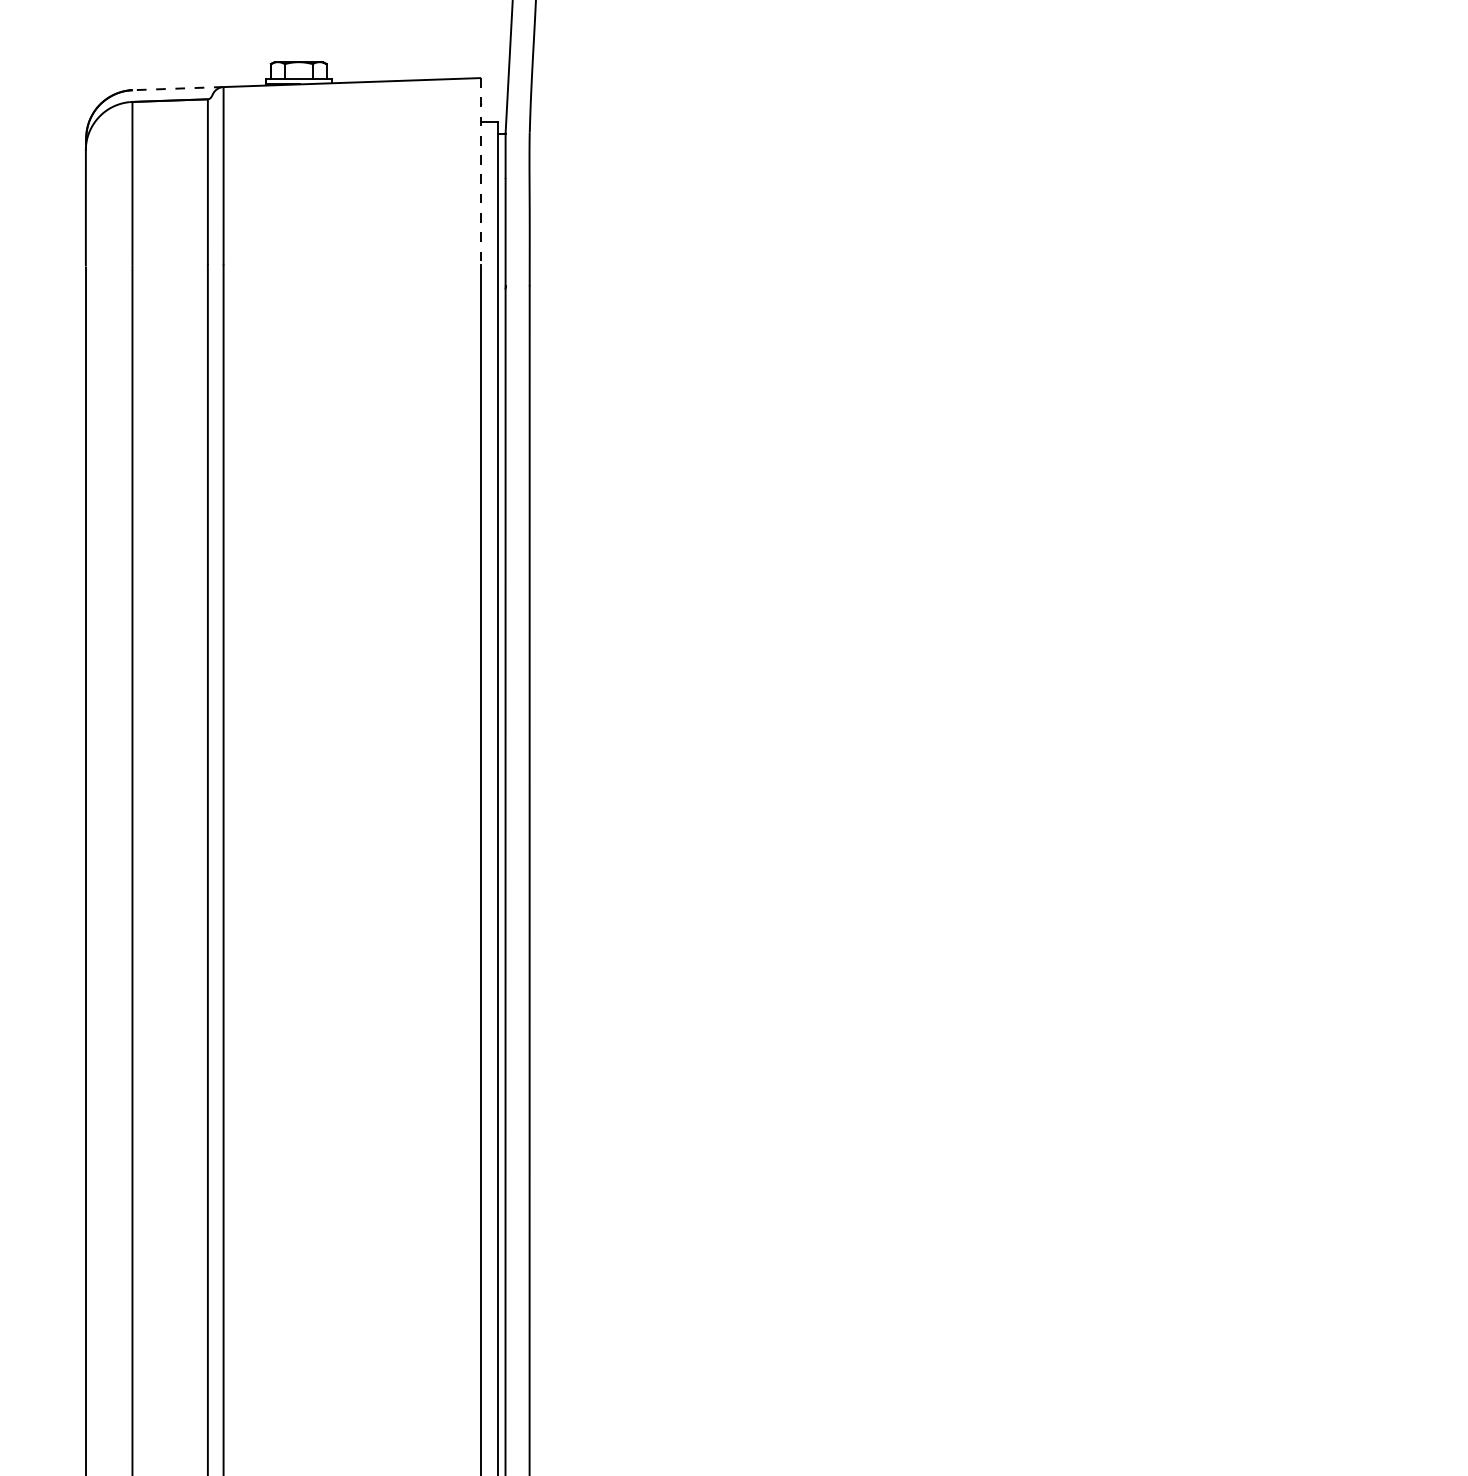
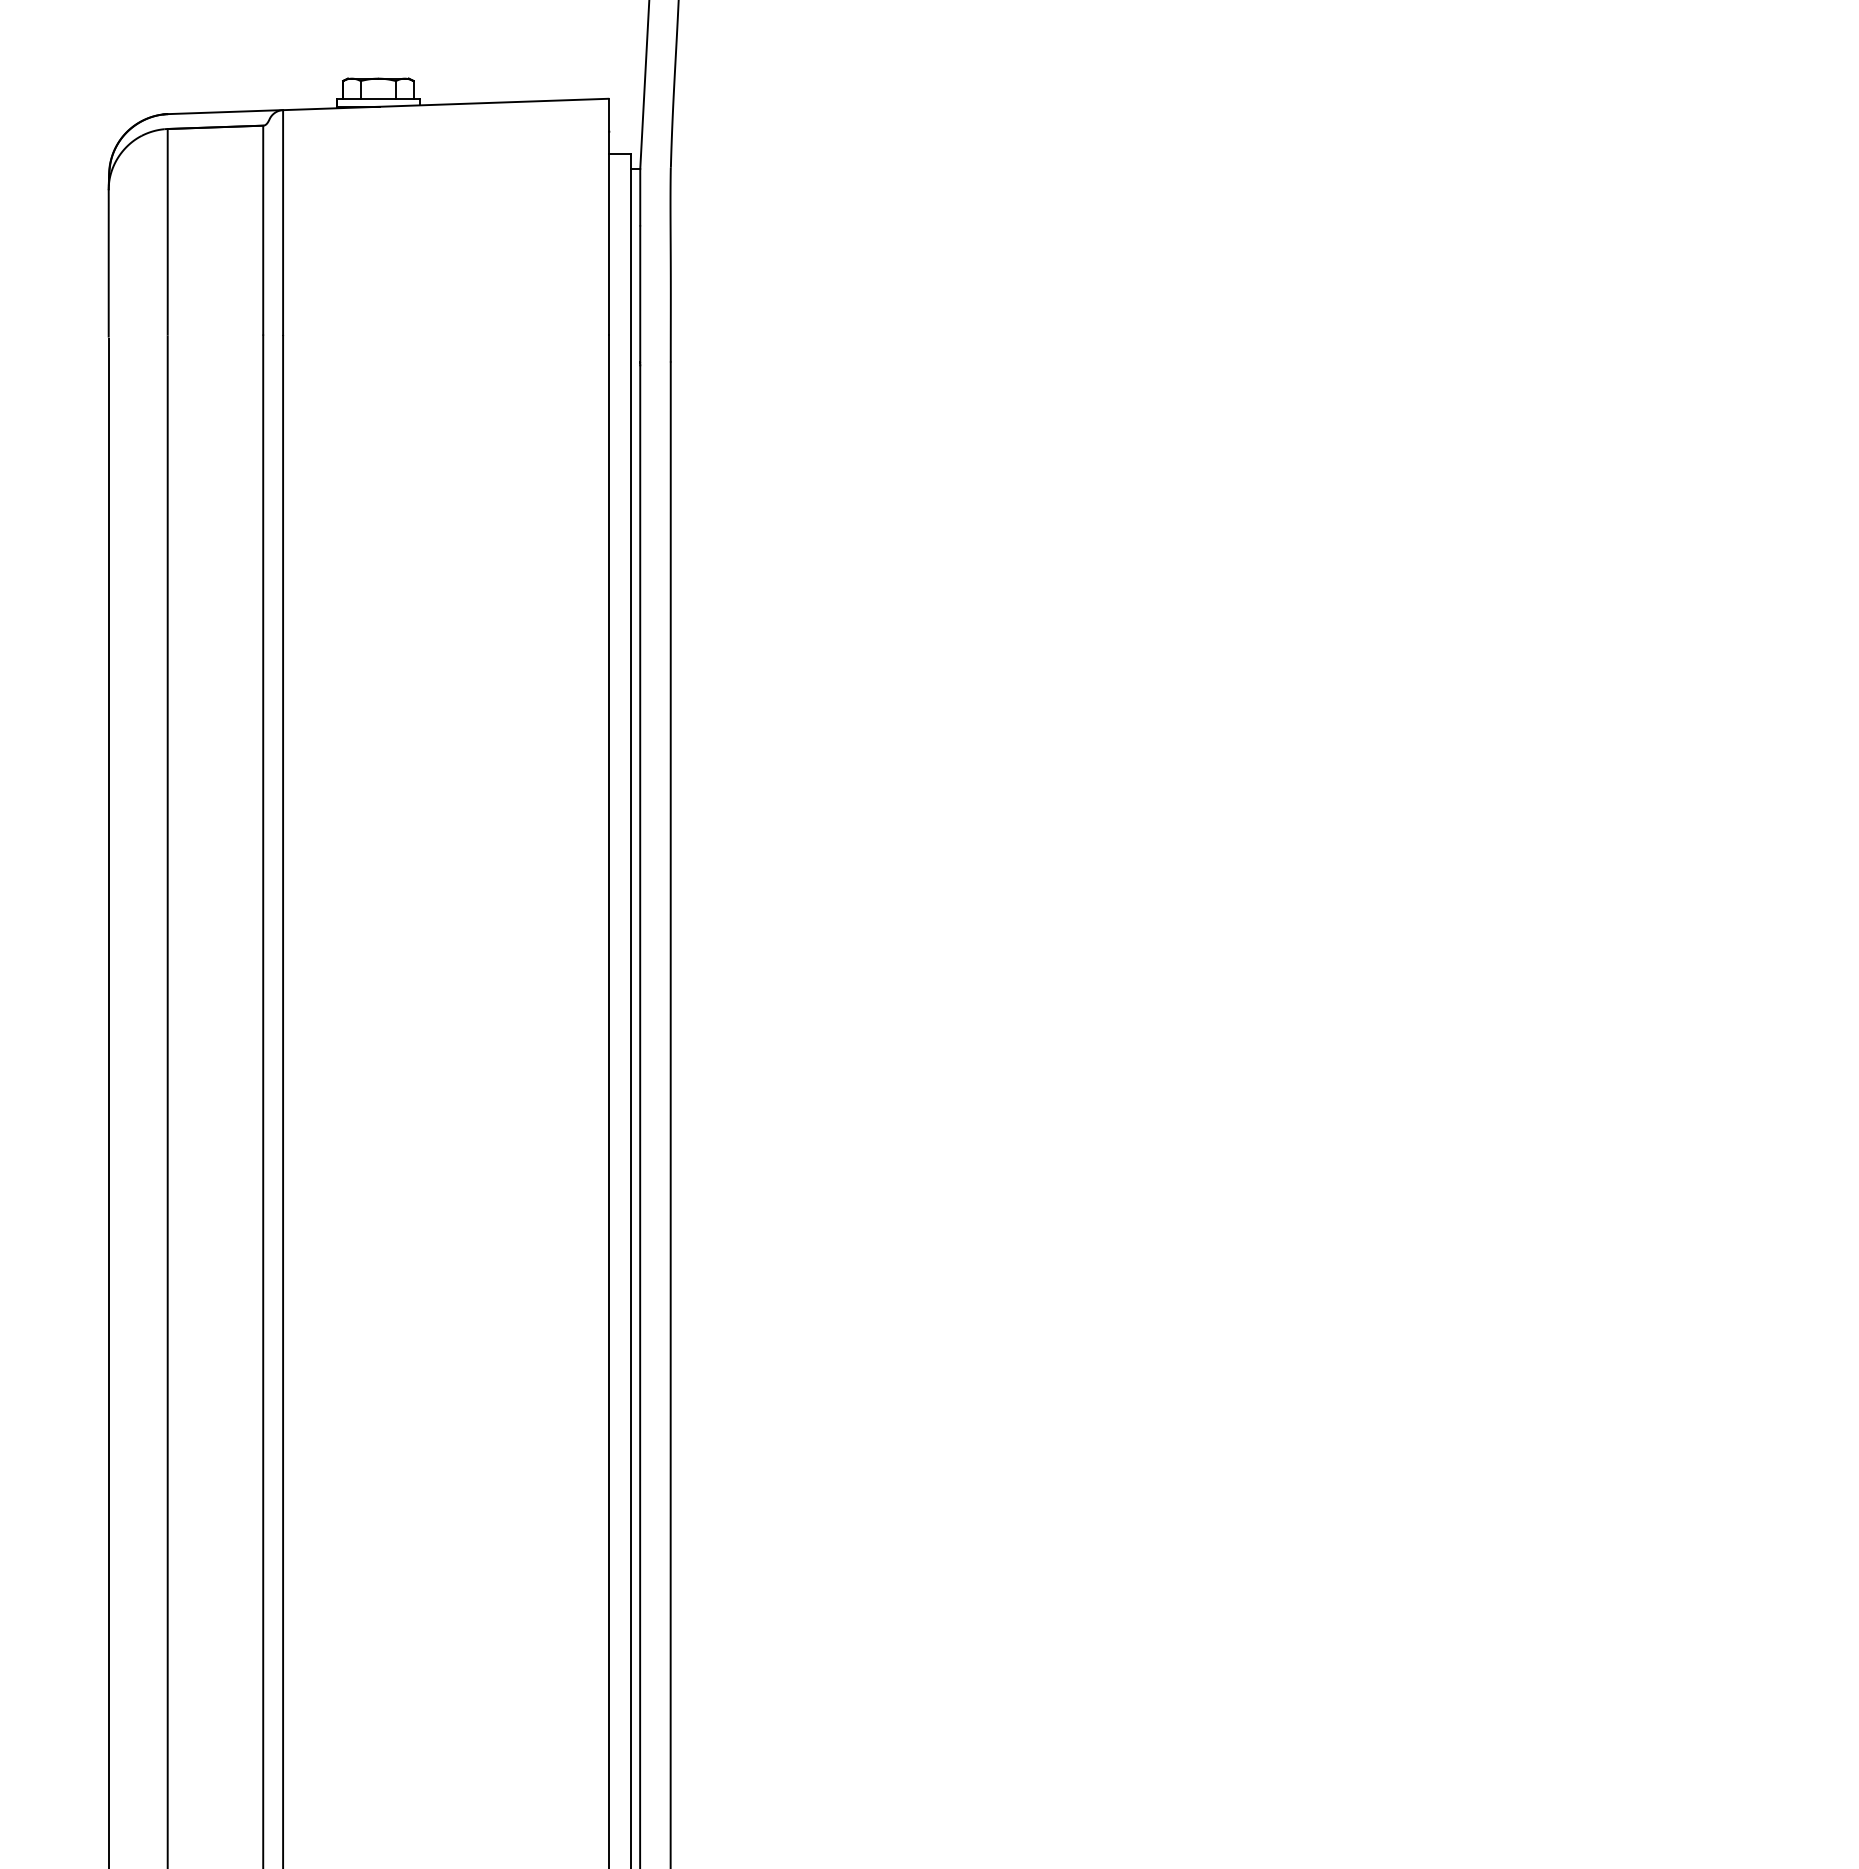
line: (177, 88) -> (224, 111), dashed -> solid
line: (481, 171) -> (609, 217), dashed -> solid

